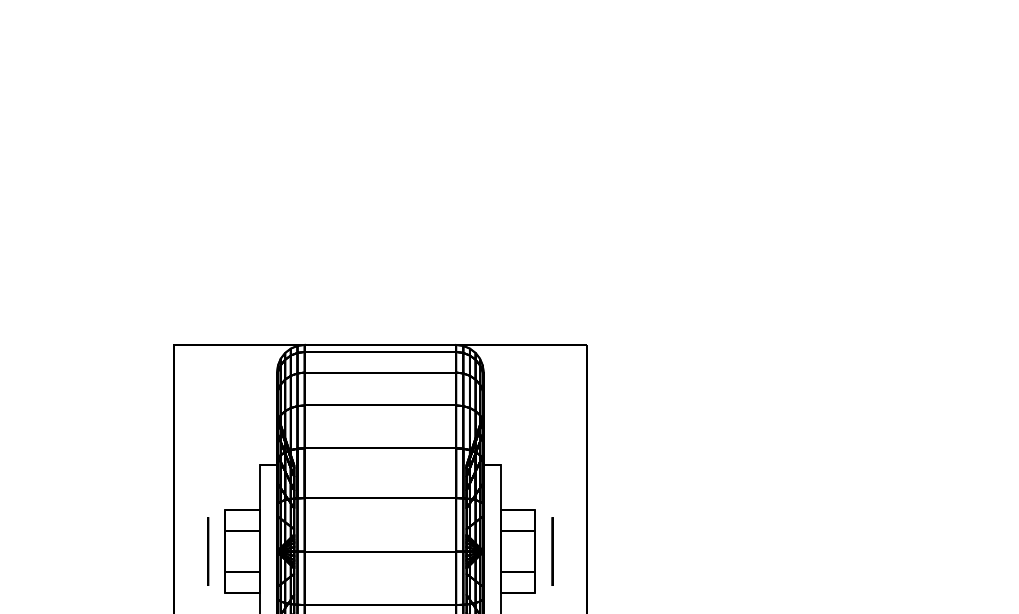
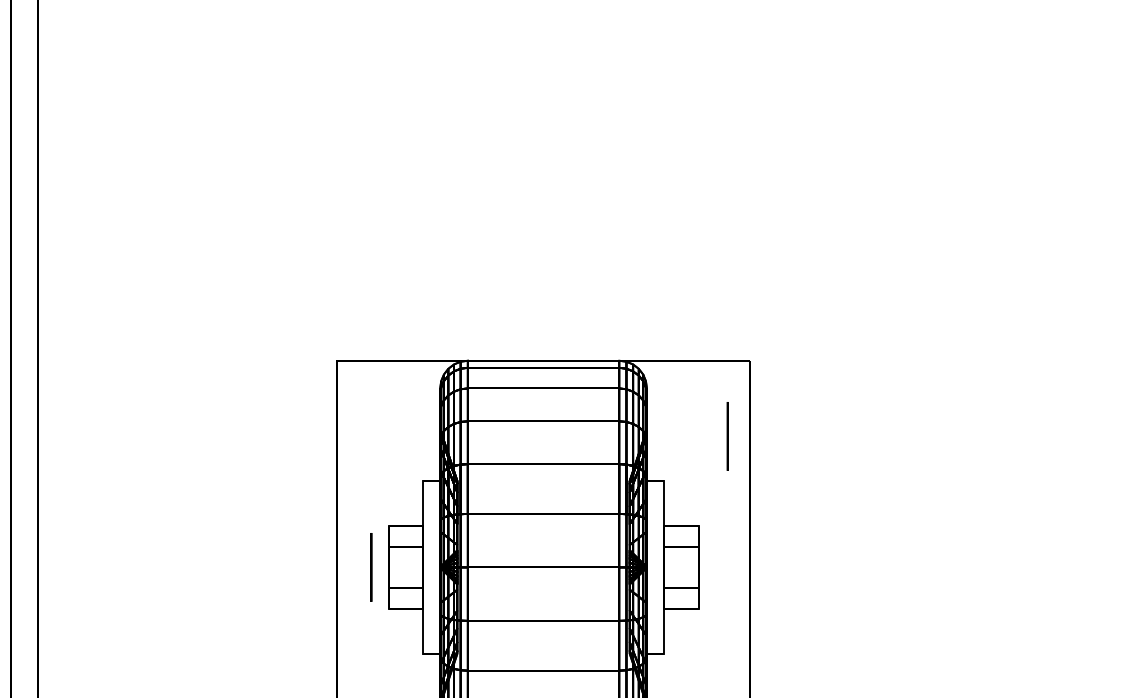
circle: (552, 551) -> (727, 436), moved

